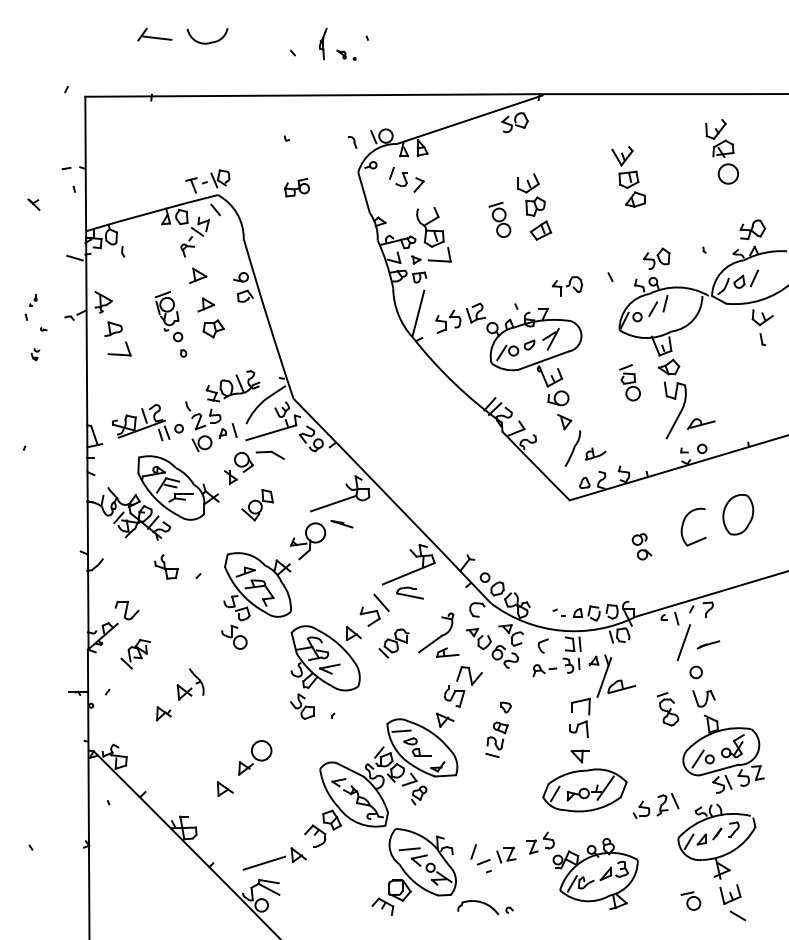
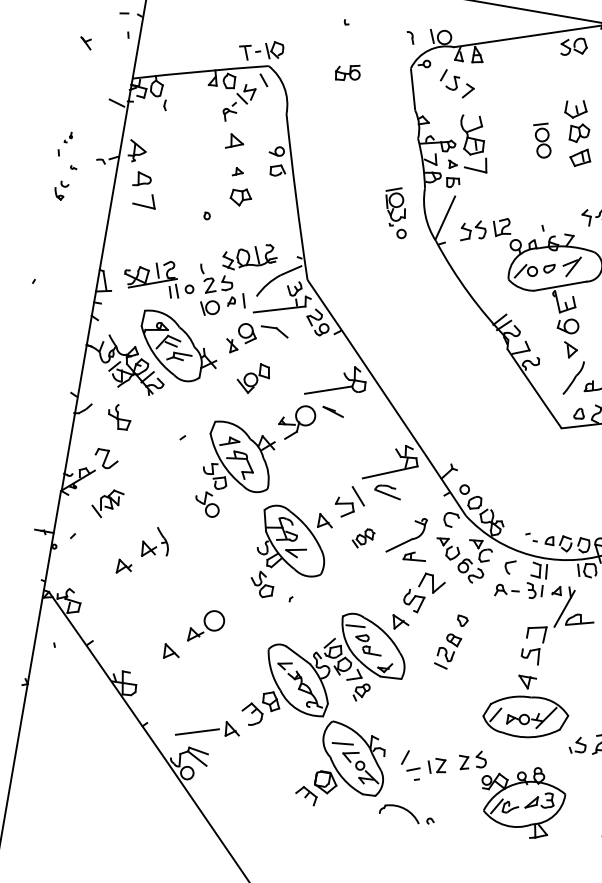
part: (206, 304) -> (238, 171), size x0.6
part: (168, 316) -> (395, 212), moved
part: (35, 354) -> (61, 191), size x1.6
part: (166, 566) -> (119, 416), moved
part: (393, 643) -> (362, 538), size x0.7

